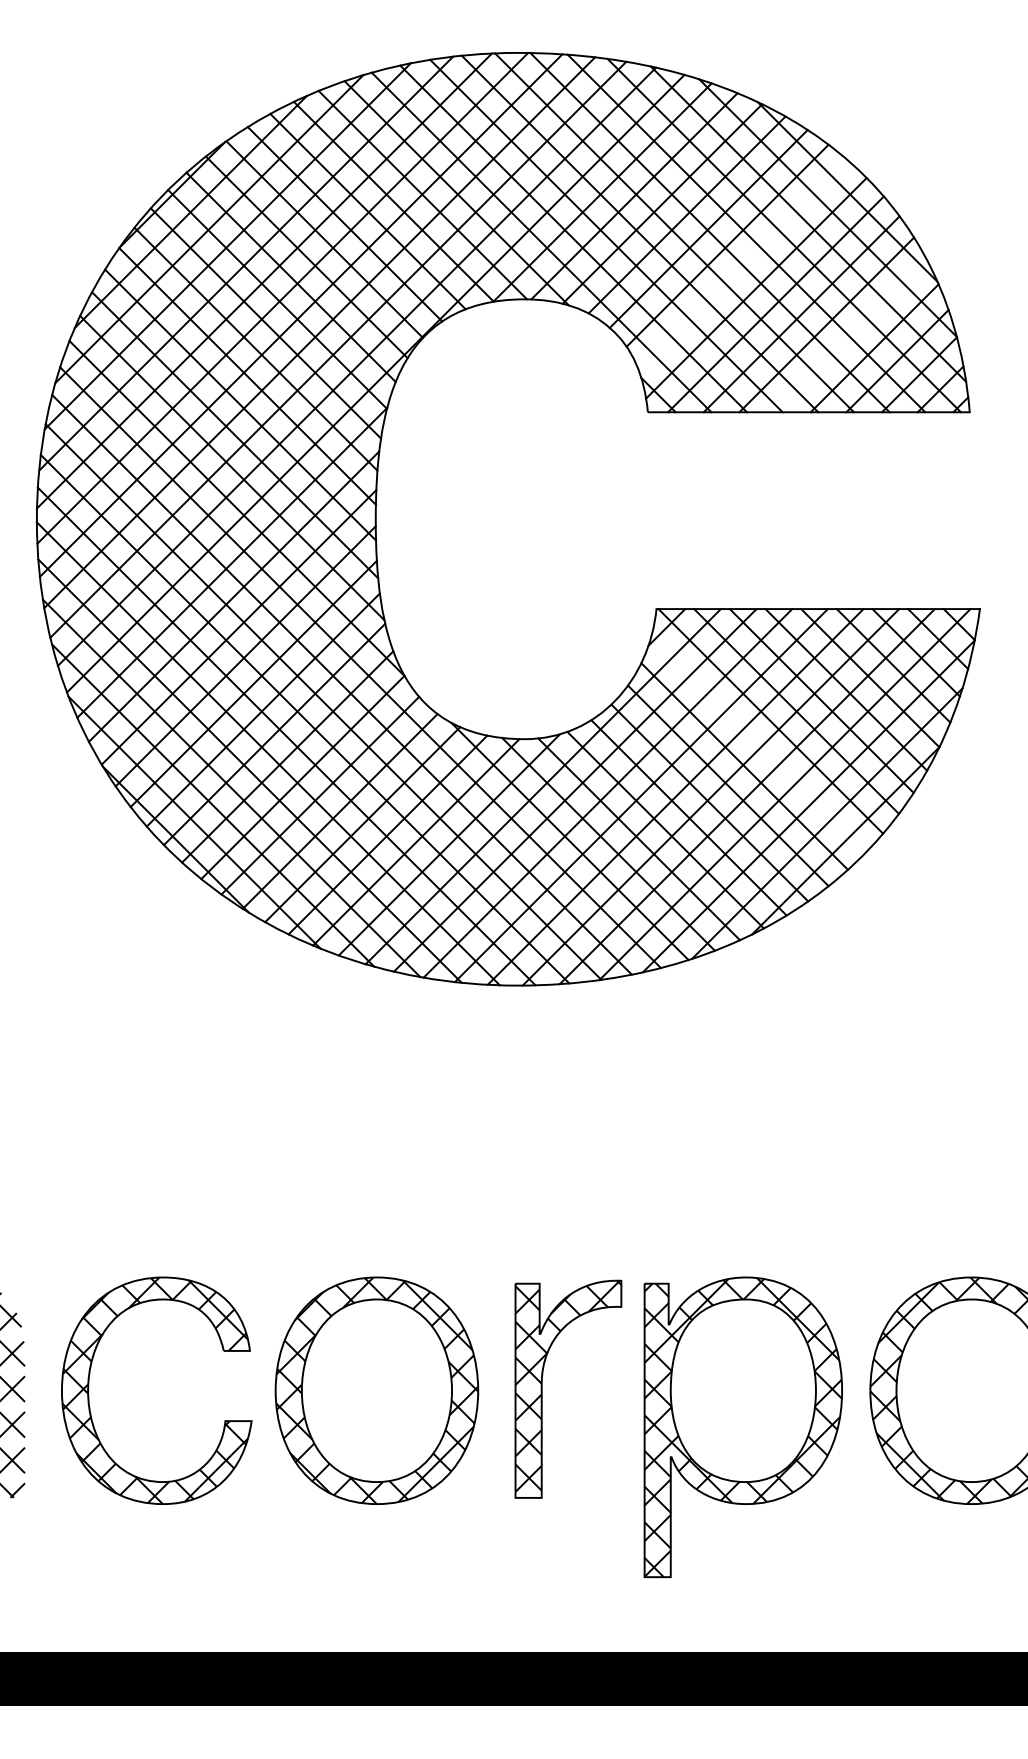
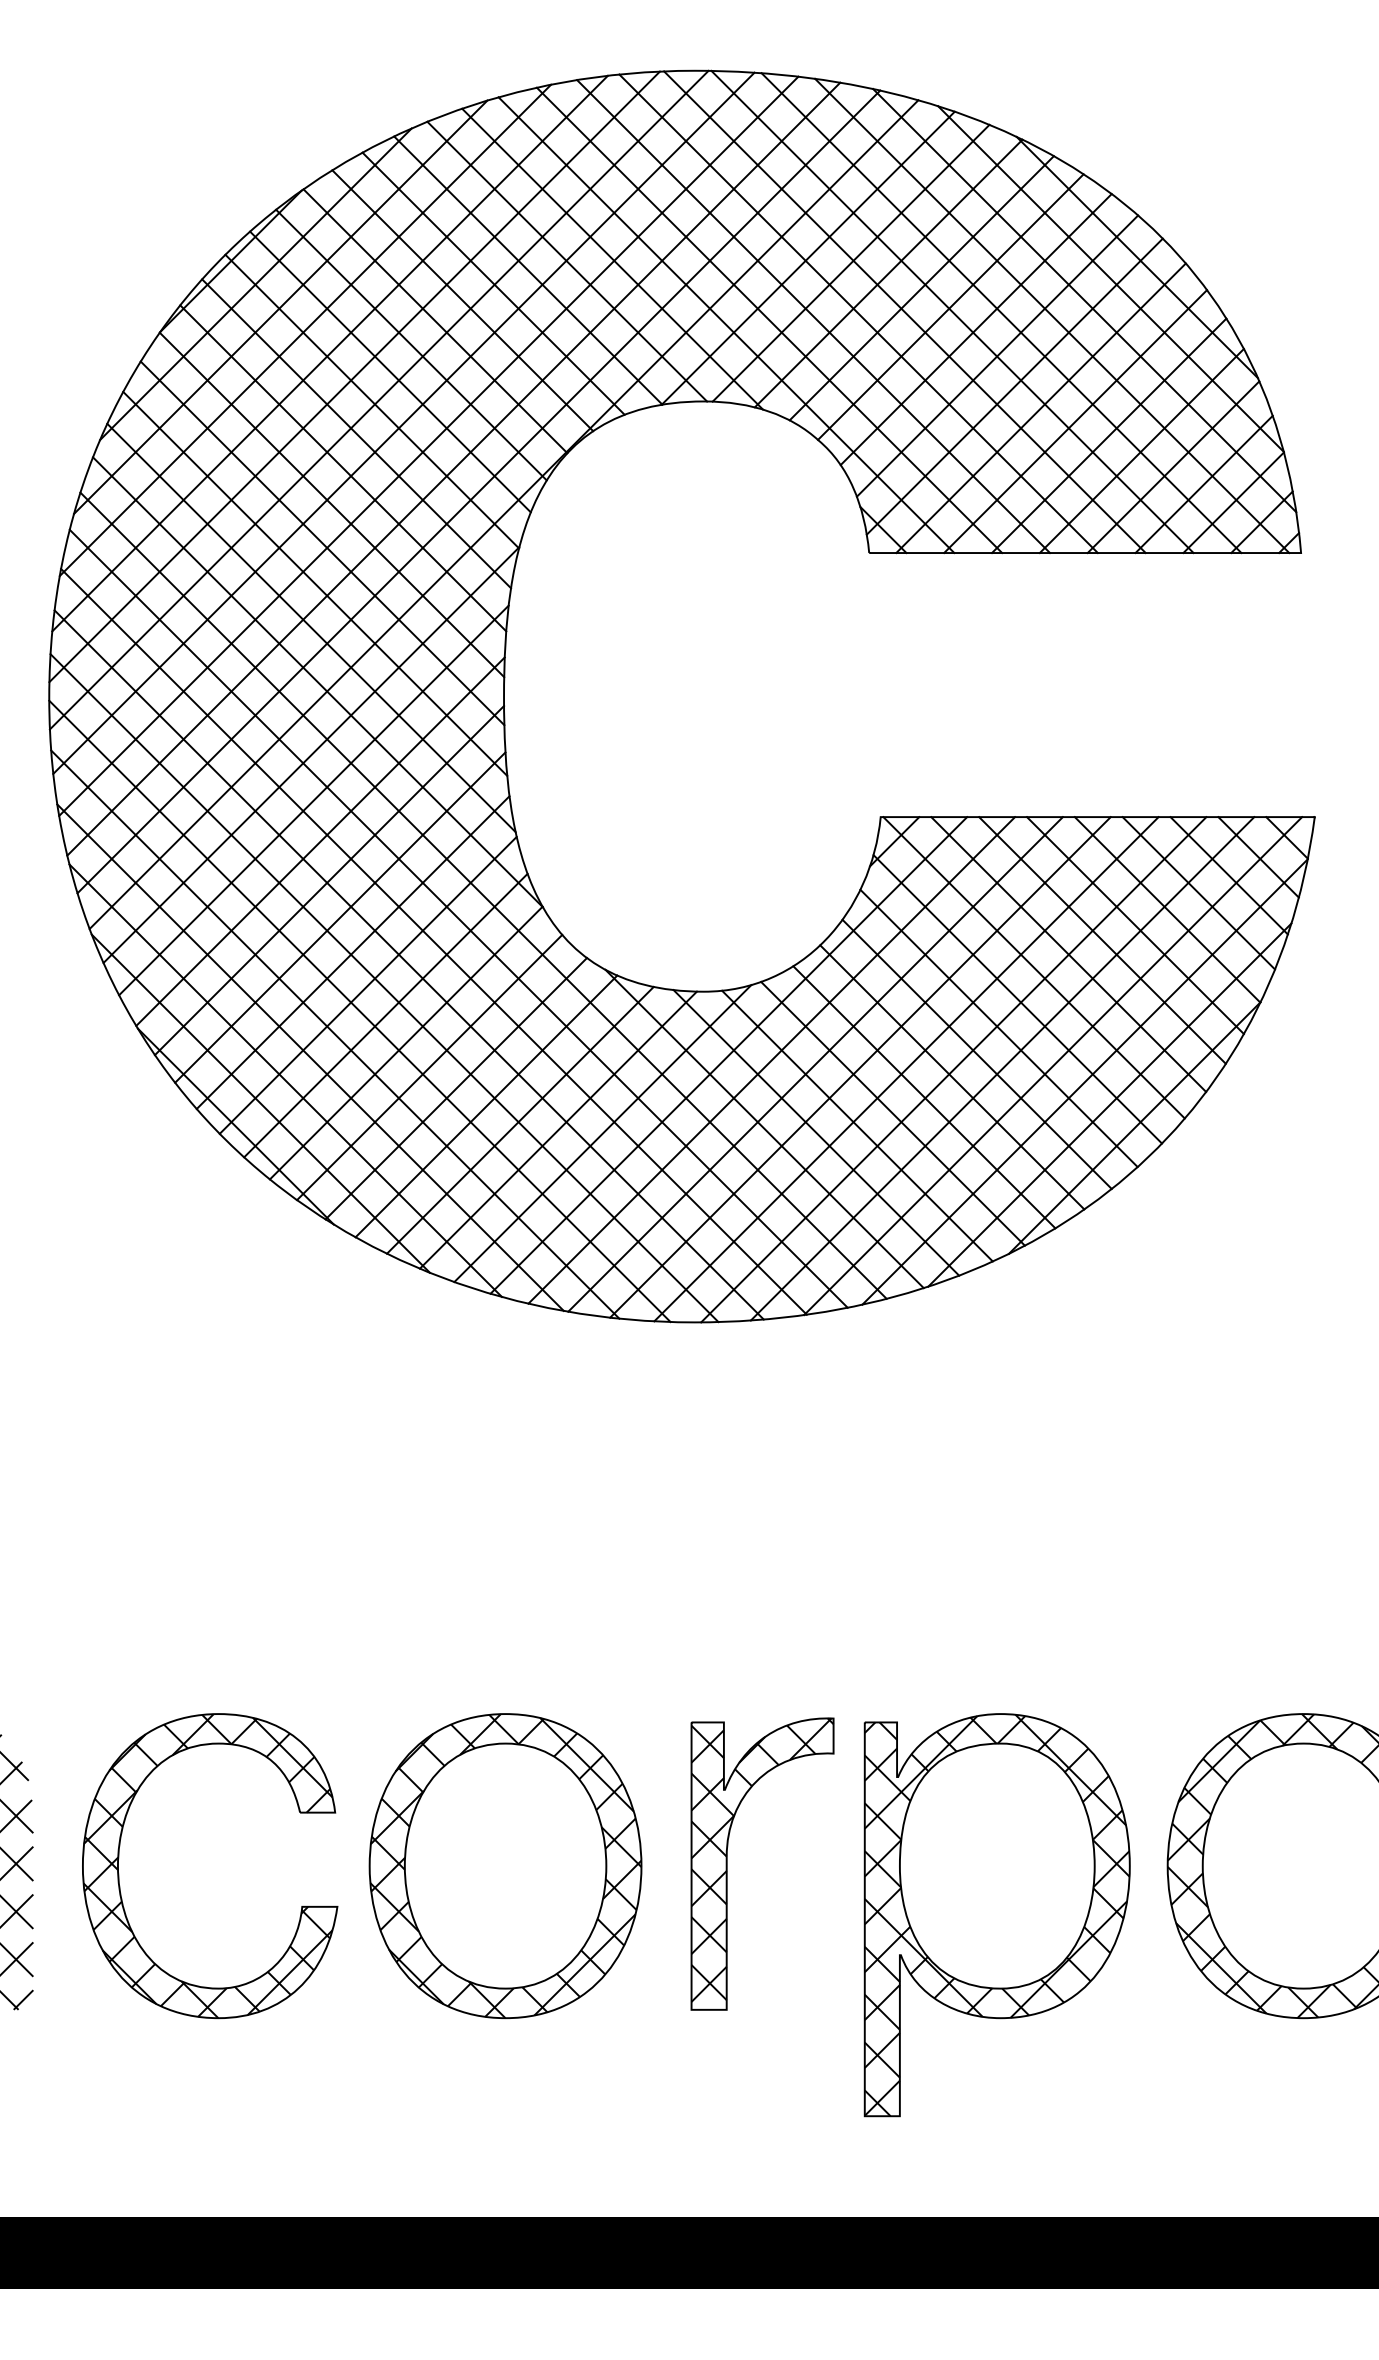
line: (743, 265) -> (997, 355), added
line: (850, 335) -> (1141, 450), added
line: (758, 744) -> (1017, 999), added

